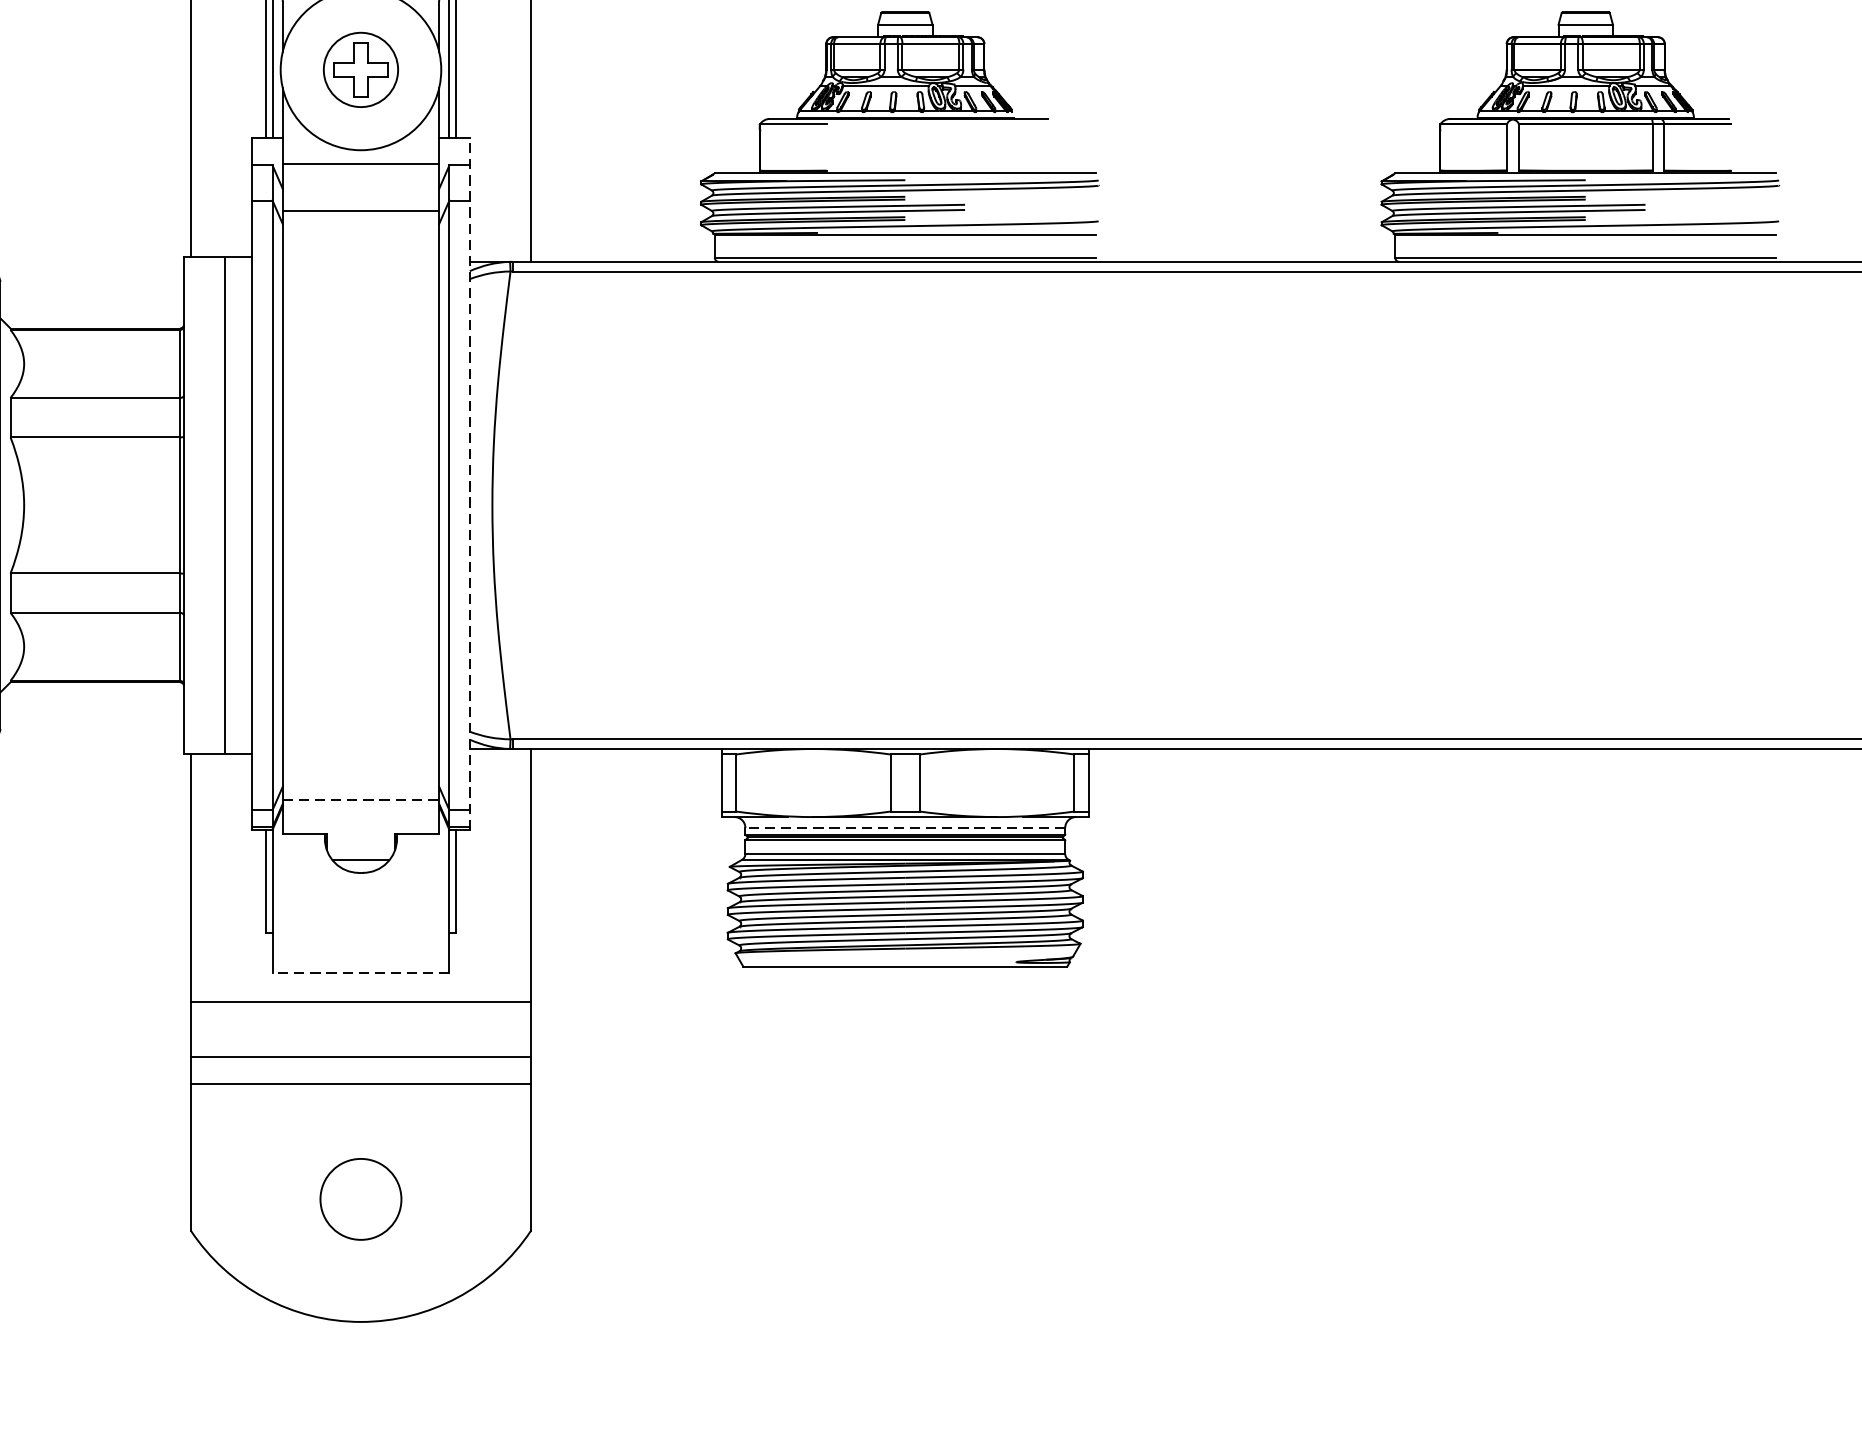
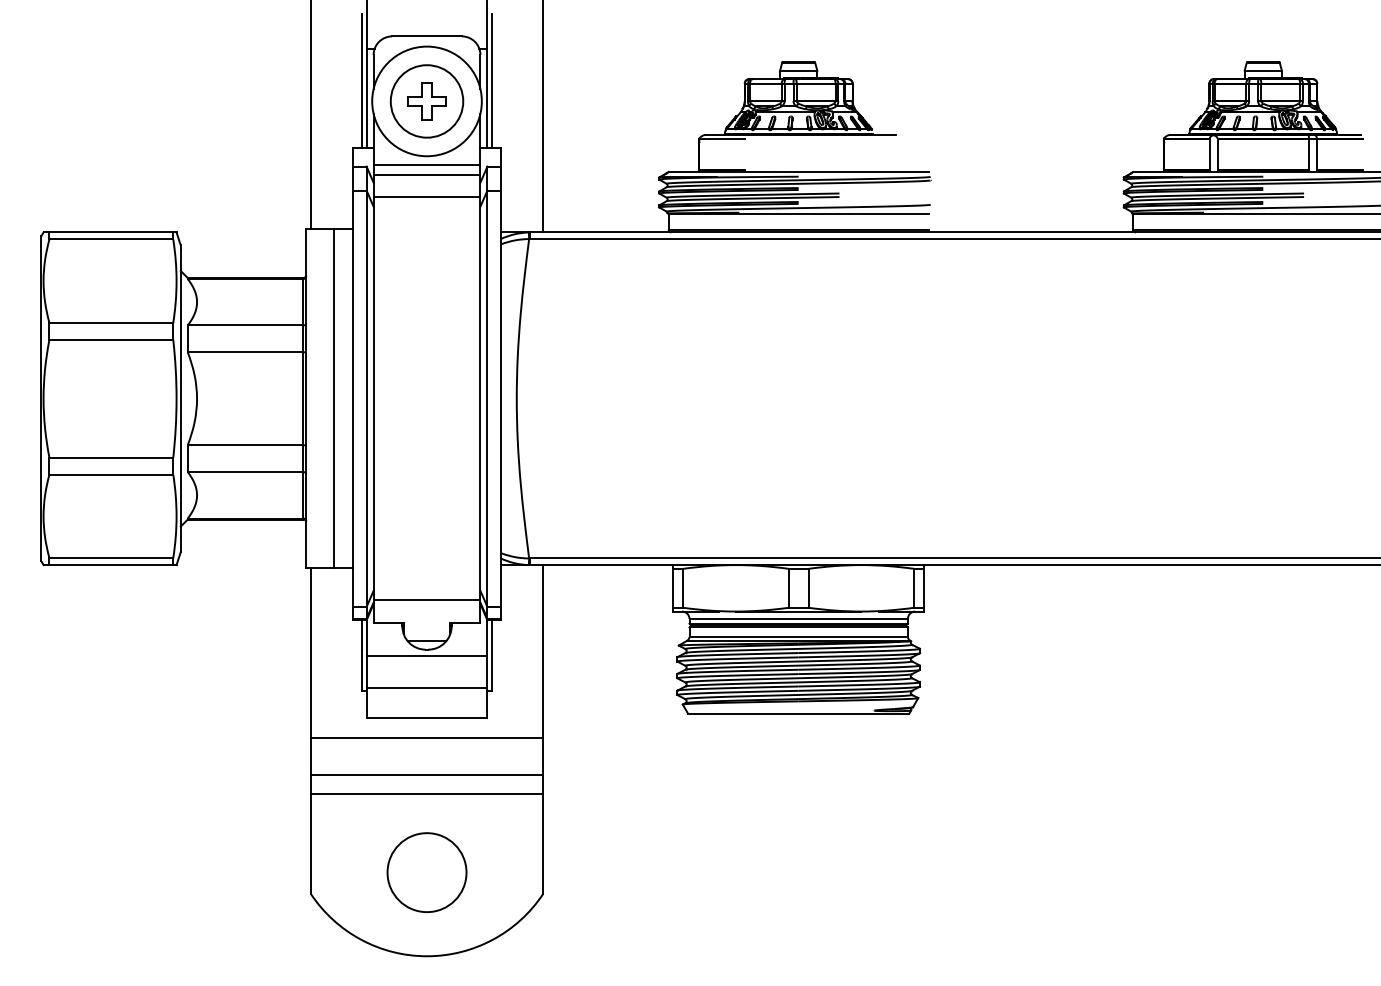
circle: (360, 70) -> (426, 101), size x1.43
line: (360, 176) -> (426, 174), added
line: (470, 483) -> (501, 383), dashed -> solid
line: (361, 800) -> (427, 600), dashed -> solid
line: (905, 827) -> (798, 618), dashed -> solid
line: (360, 882) -> (426, 656), added
line: (360, 929) -> (426, 688), added
line: (360, 972) -> (426, 717), dashed -> solid
circle: (360, 1199) -> (426, 872), size x1.43

